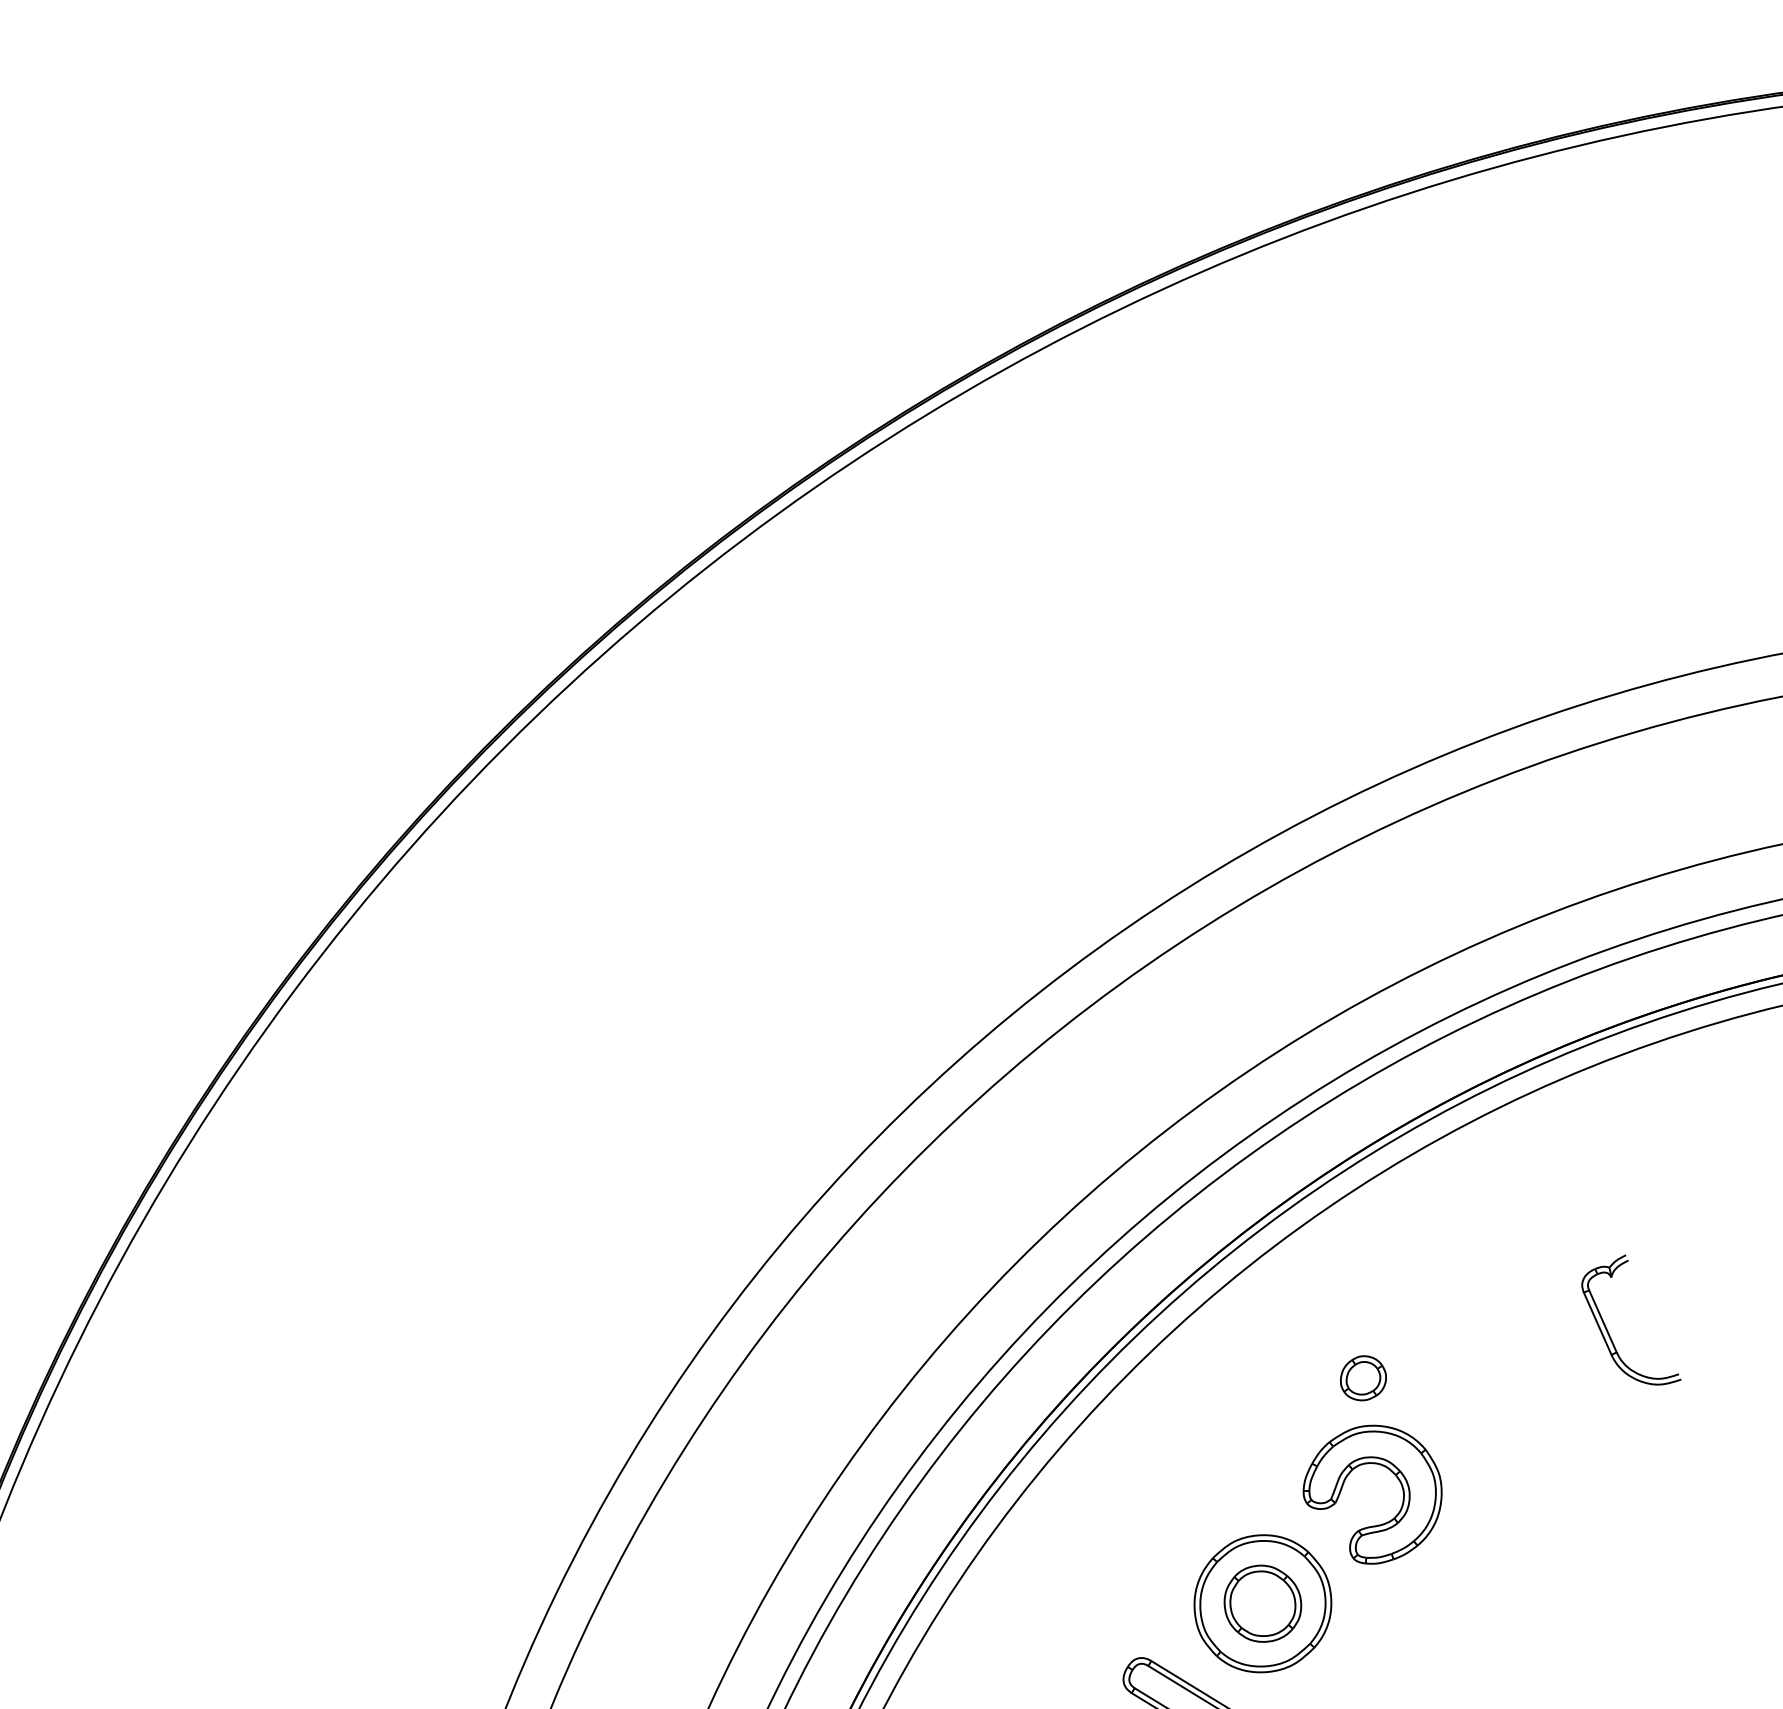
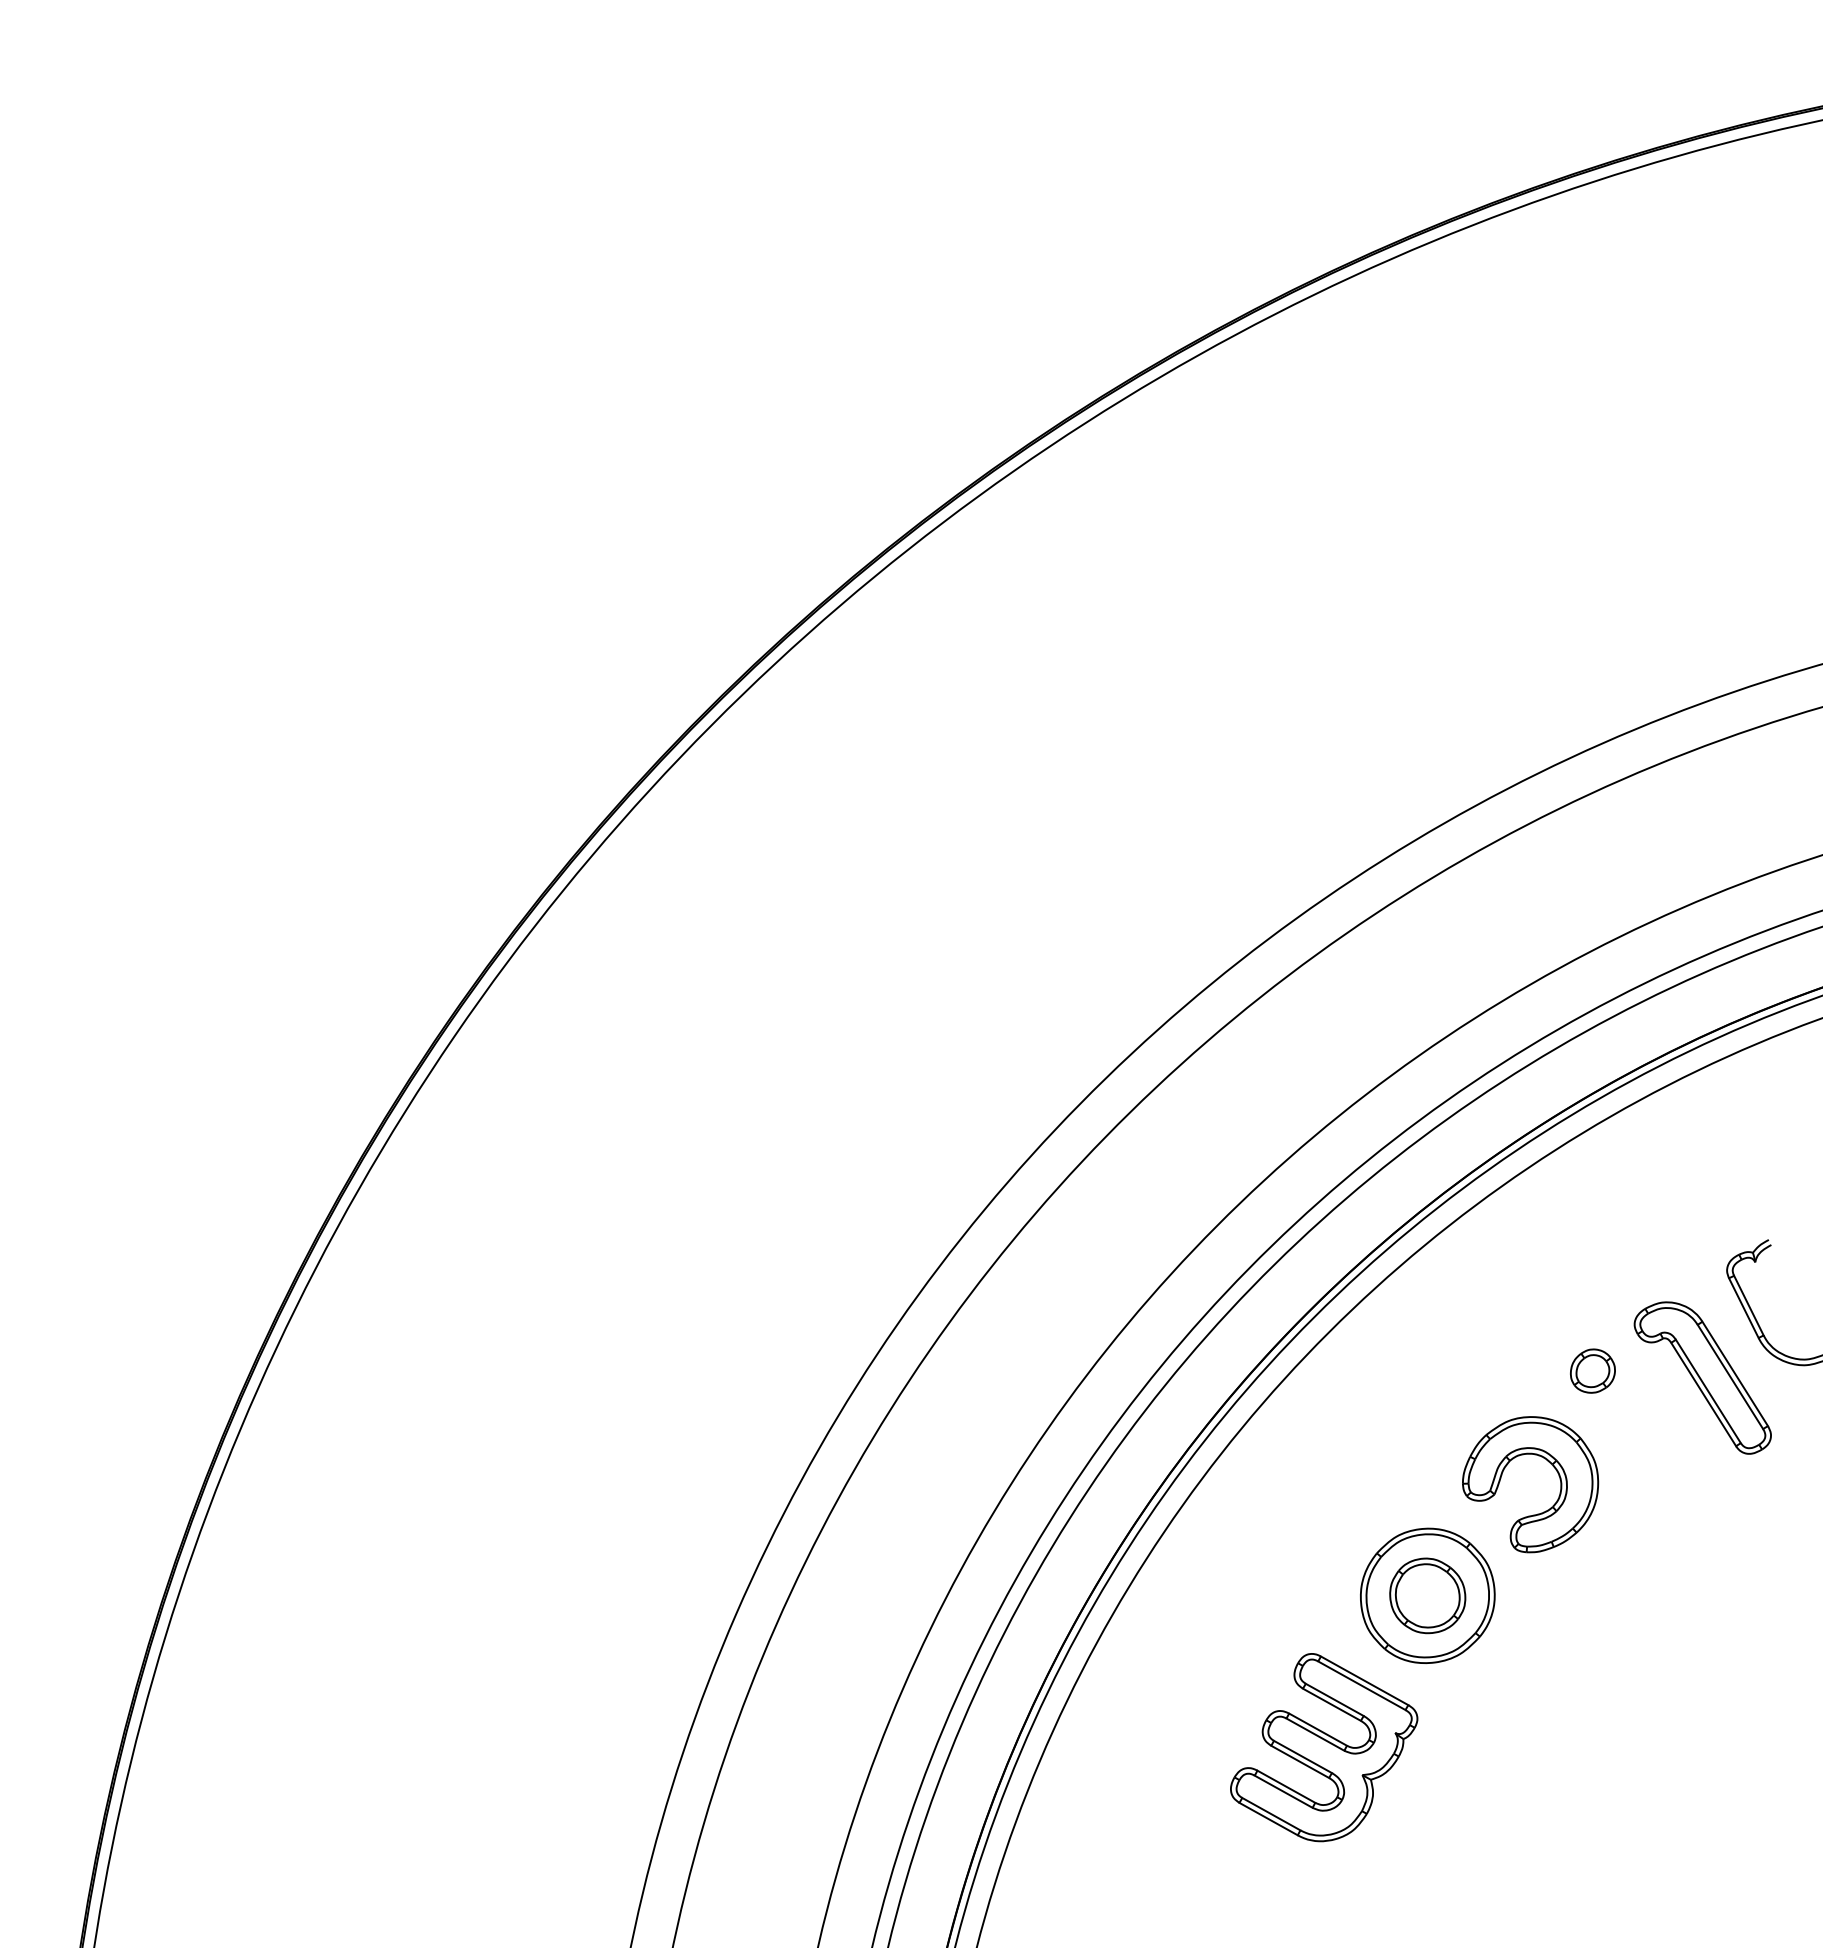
part: (1363, 1377) -> (1592, 1370), moved
part: (1552, 1392) -> (1702, 1377), added

